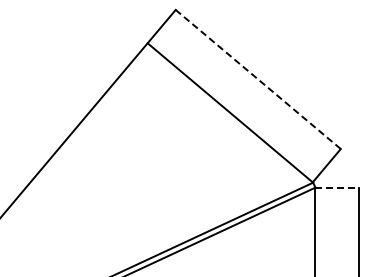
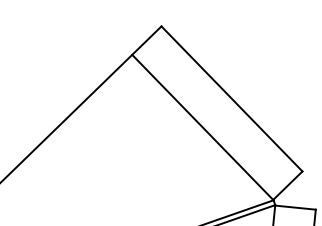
line: (258, 79) -> (232, 98), dashed -> solid
line: (337, 188) -> (295, 207), dashed -> solid

